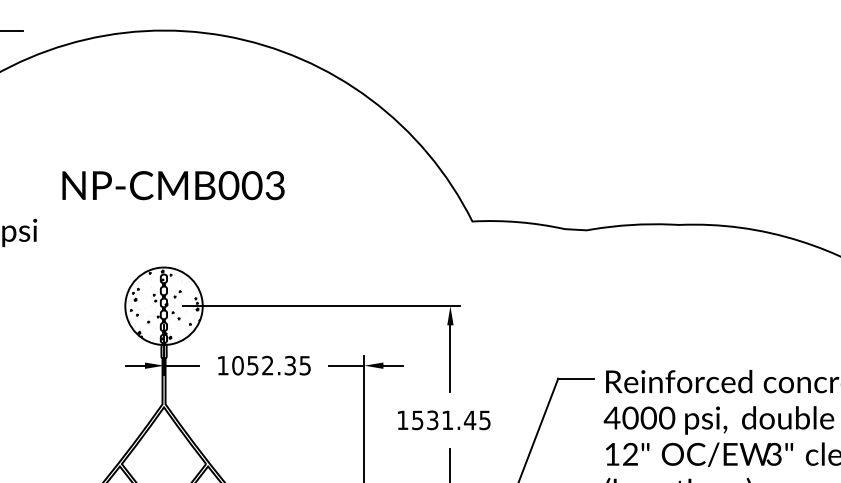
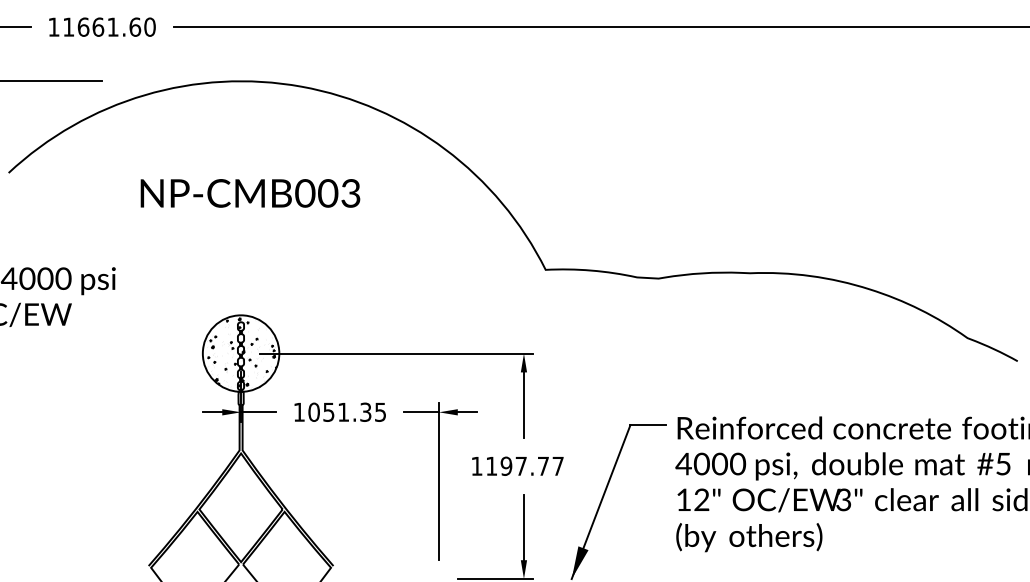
text: (173, 185) -> (250, 193), moved
text: (267, 364) -> (343, 411), 1052.35 -> 1051.35
text: (450, 419) -> (524, 465), 1531.45 -> 1197.77

